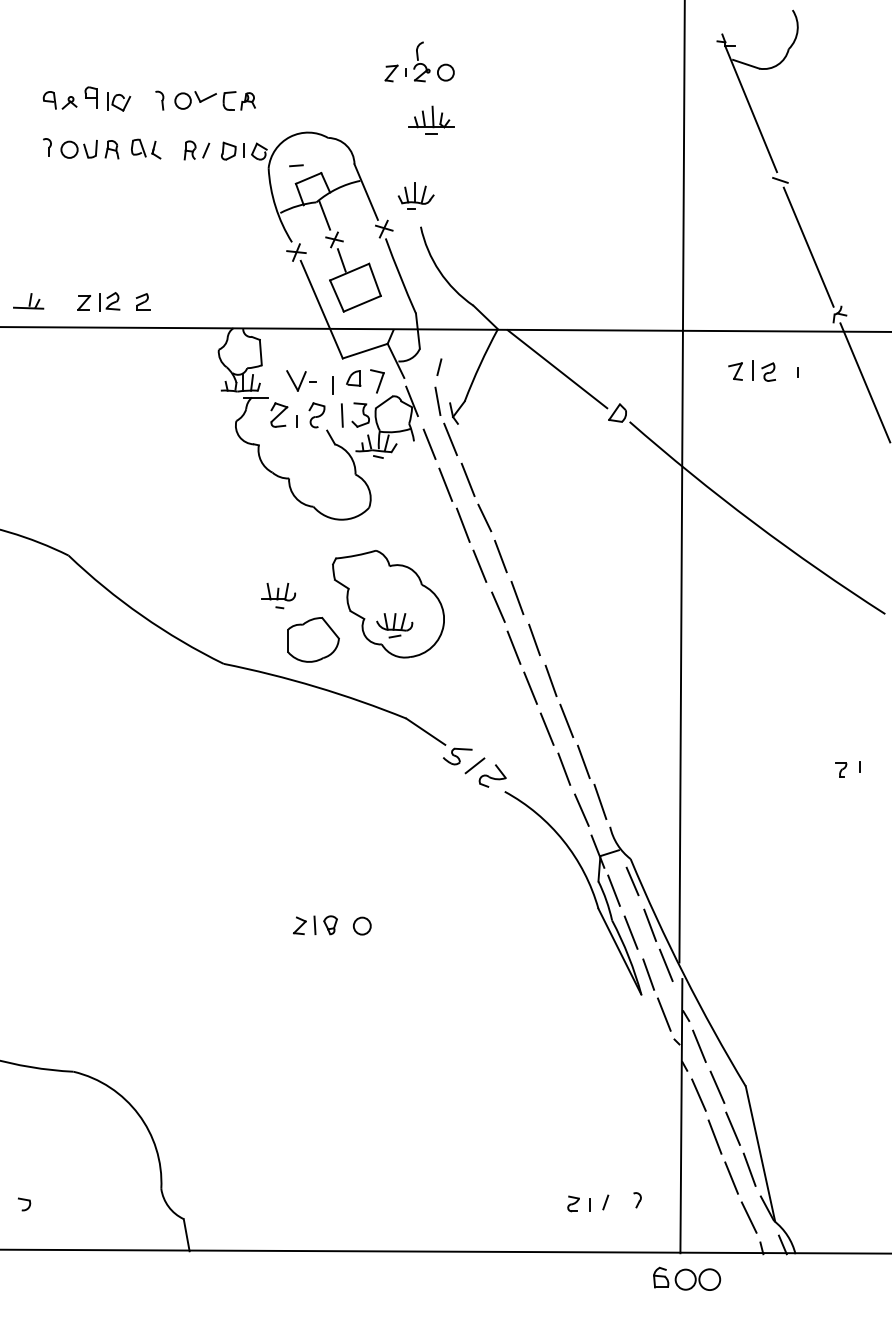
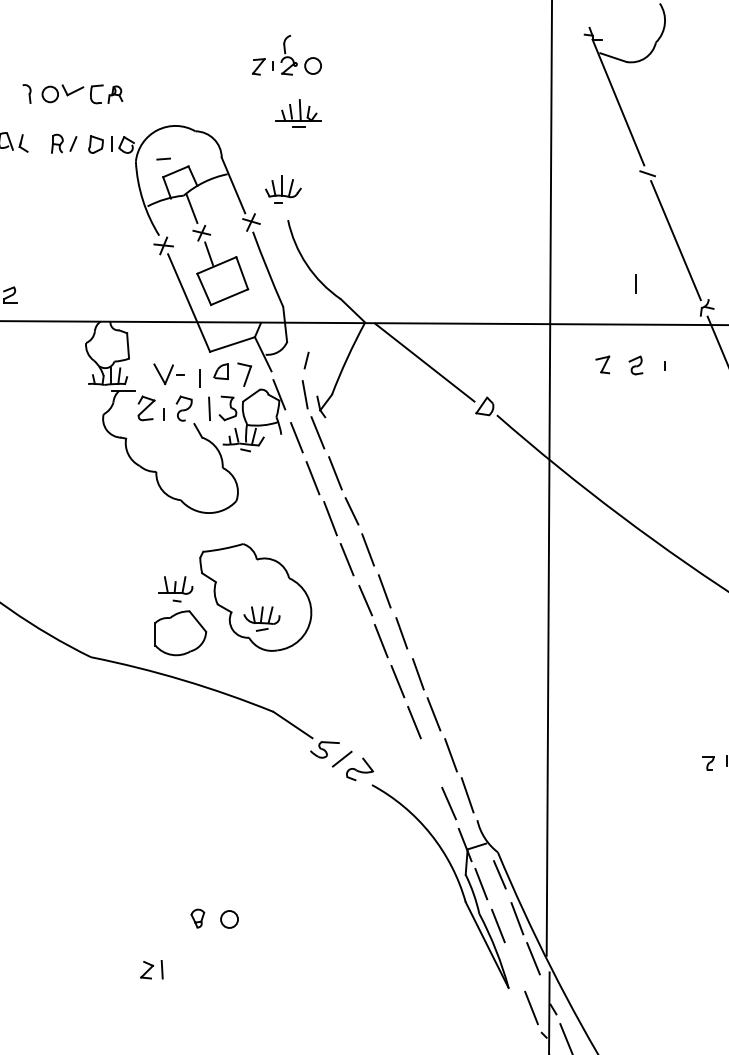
line: (752, 370) -> (635, 283), moved
part: (278, 595) -> (175, 588), moved
line: (564, 768) -> (431, 761), removed
part: (304, 925) -> (151, 969), moved
line: (648, 974) -> (515, 967), removed

